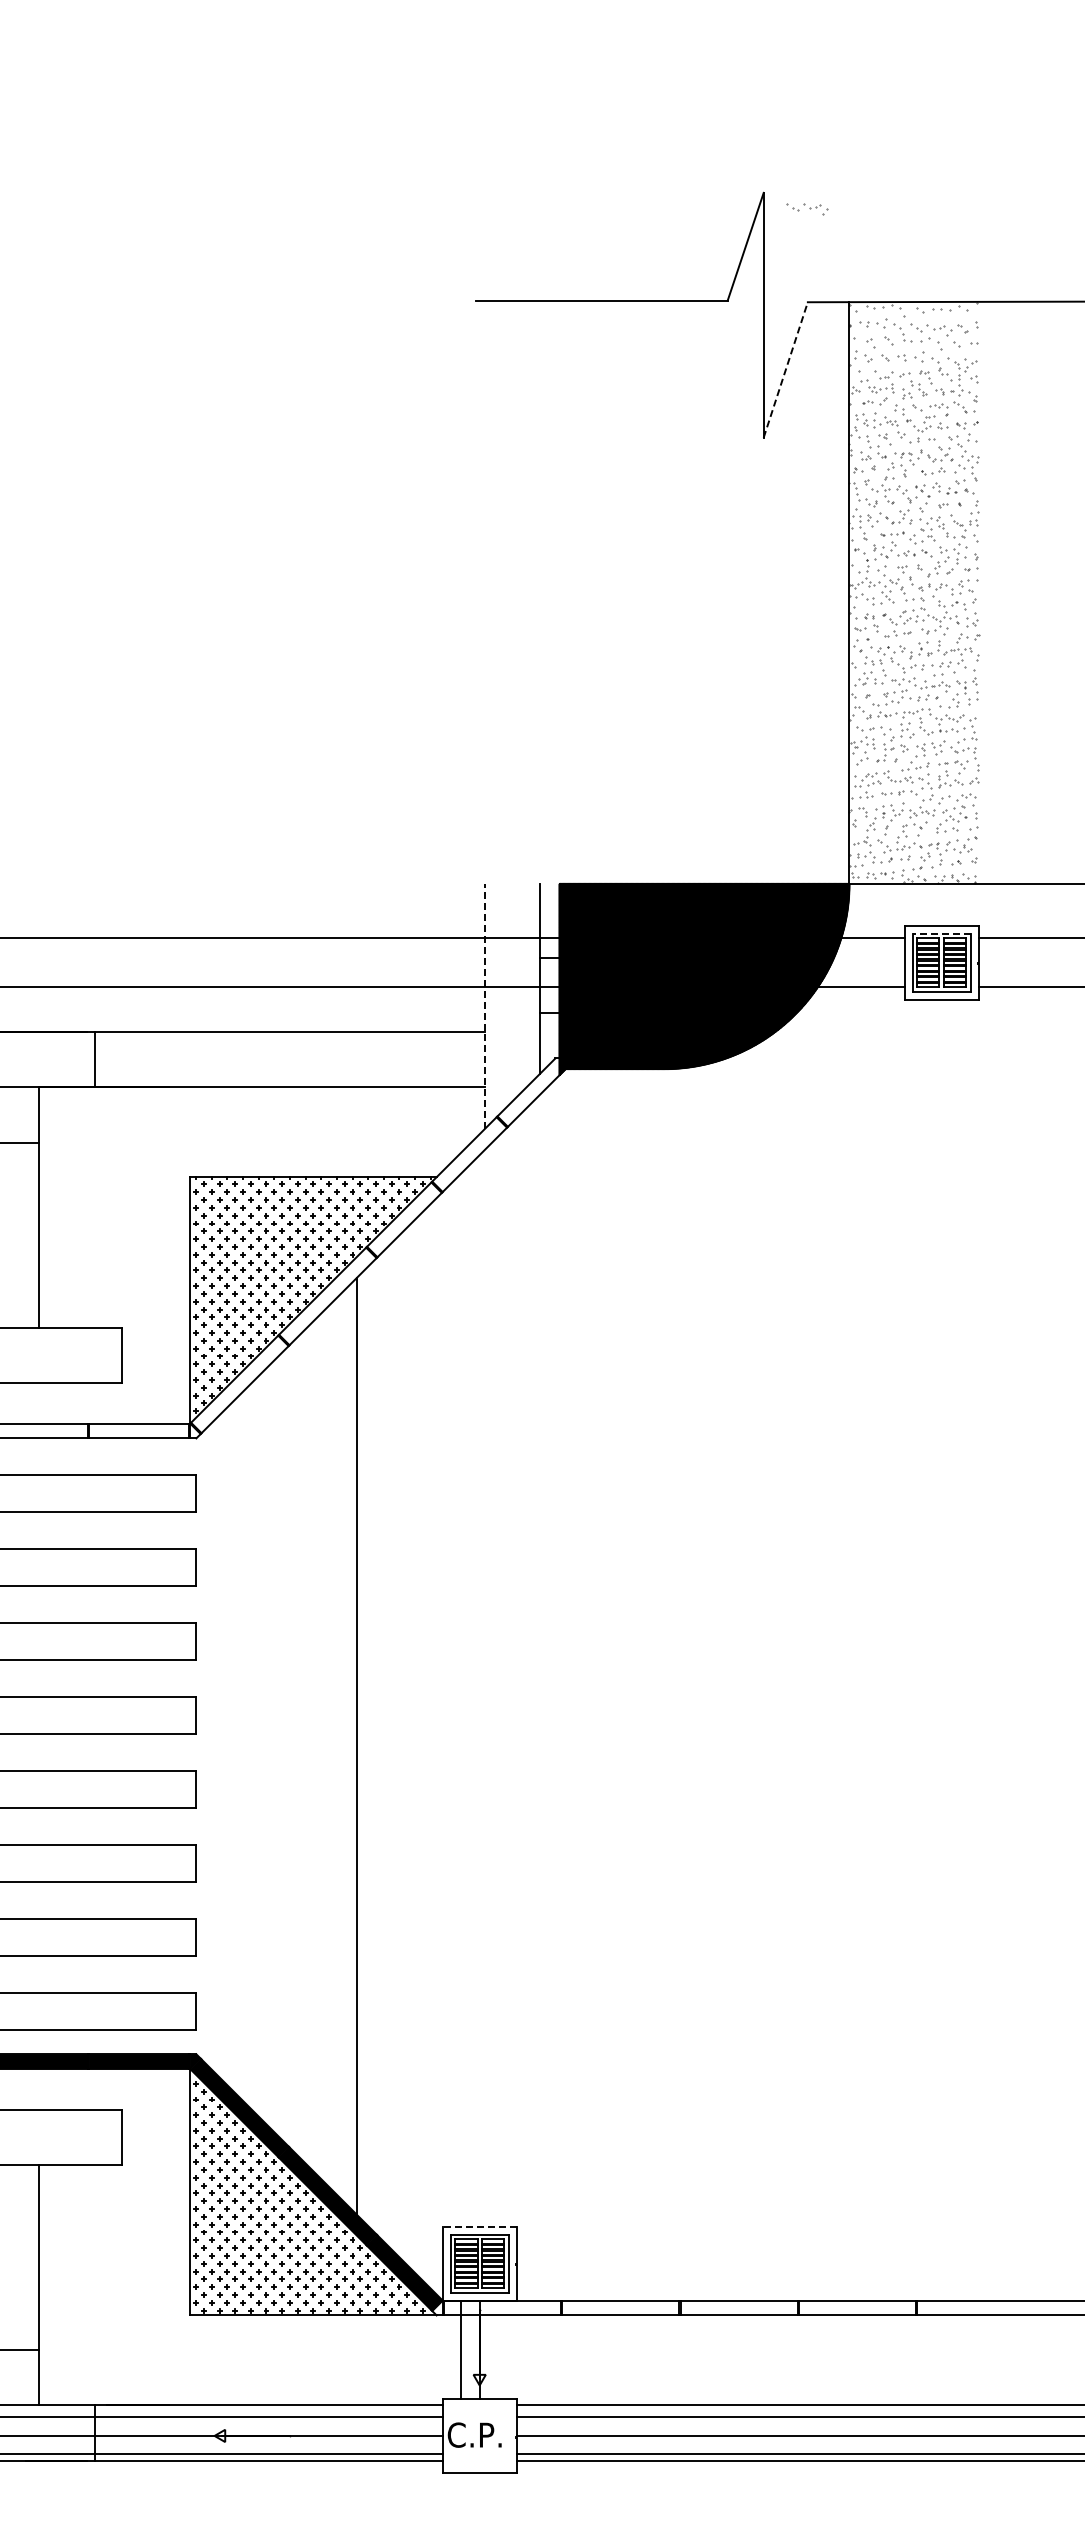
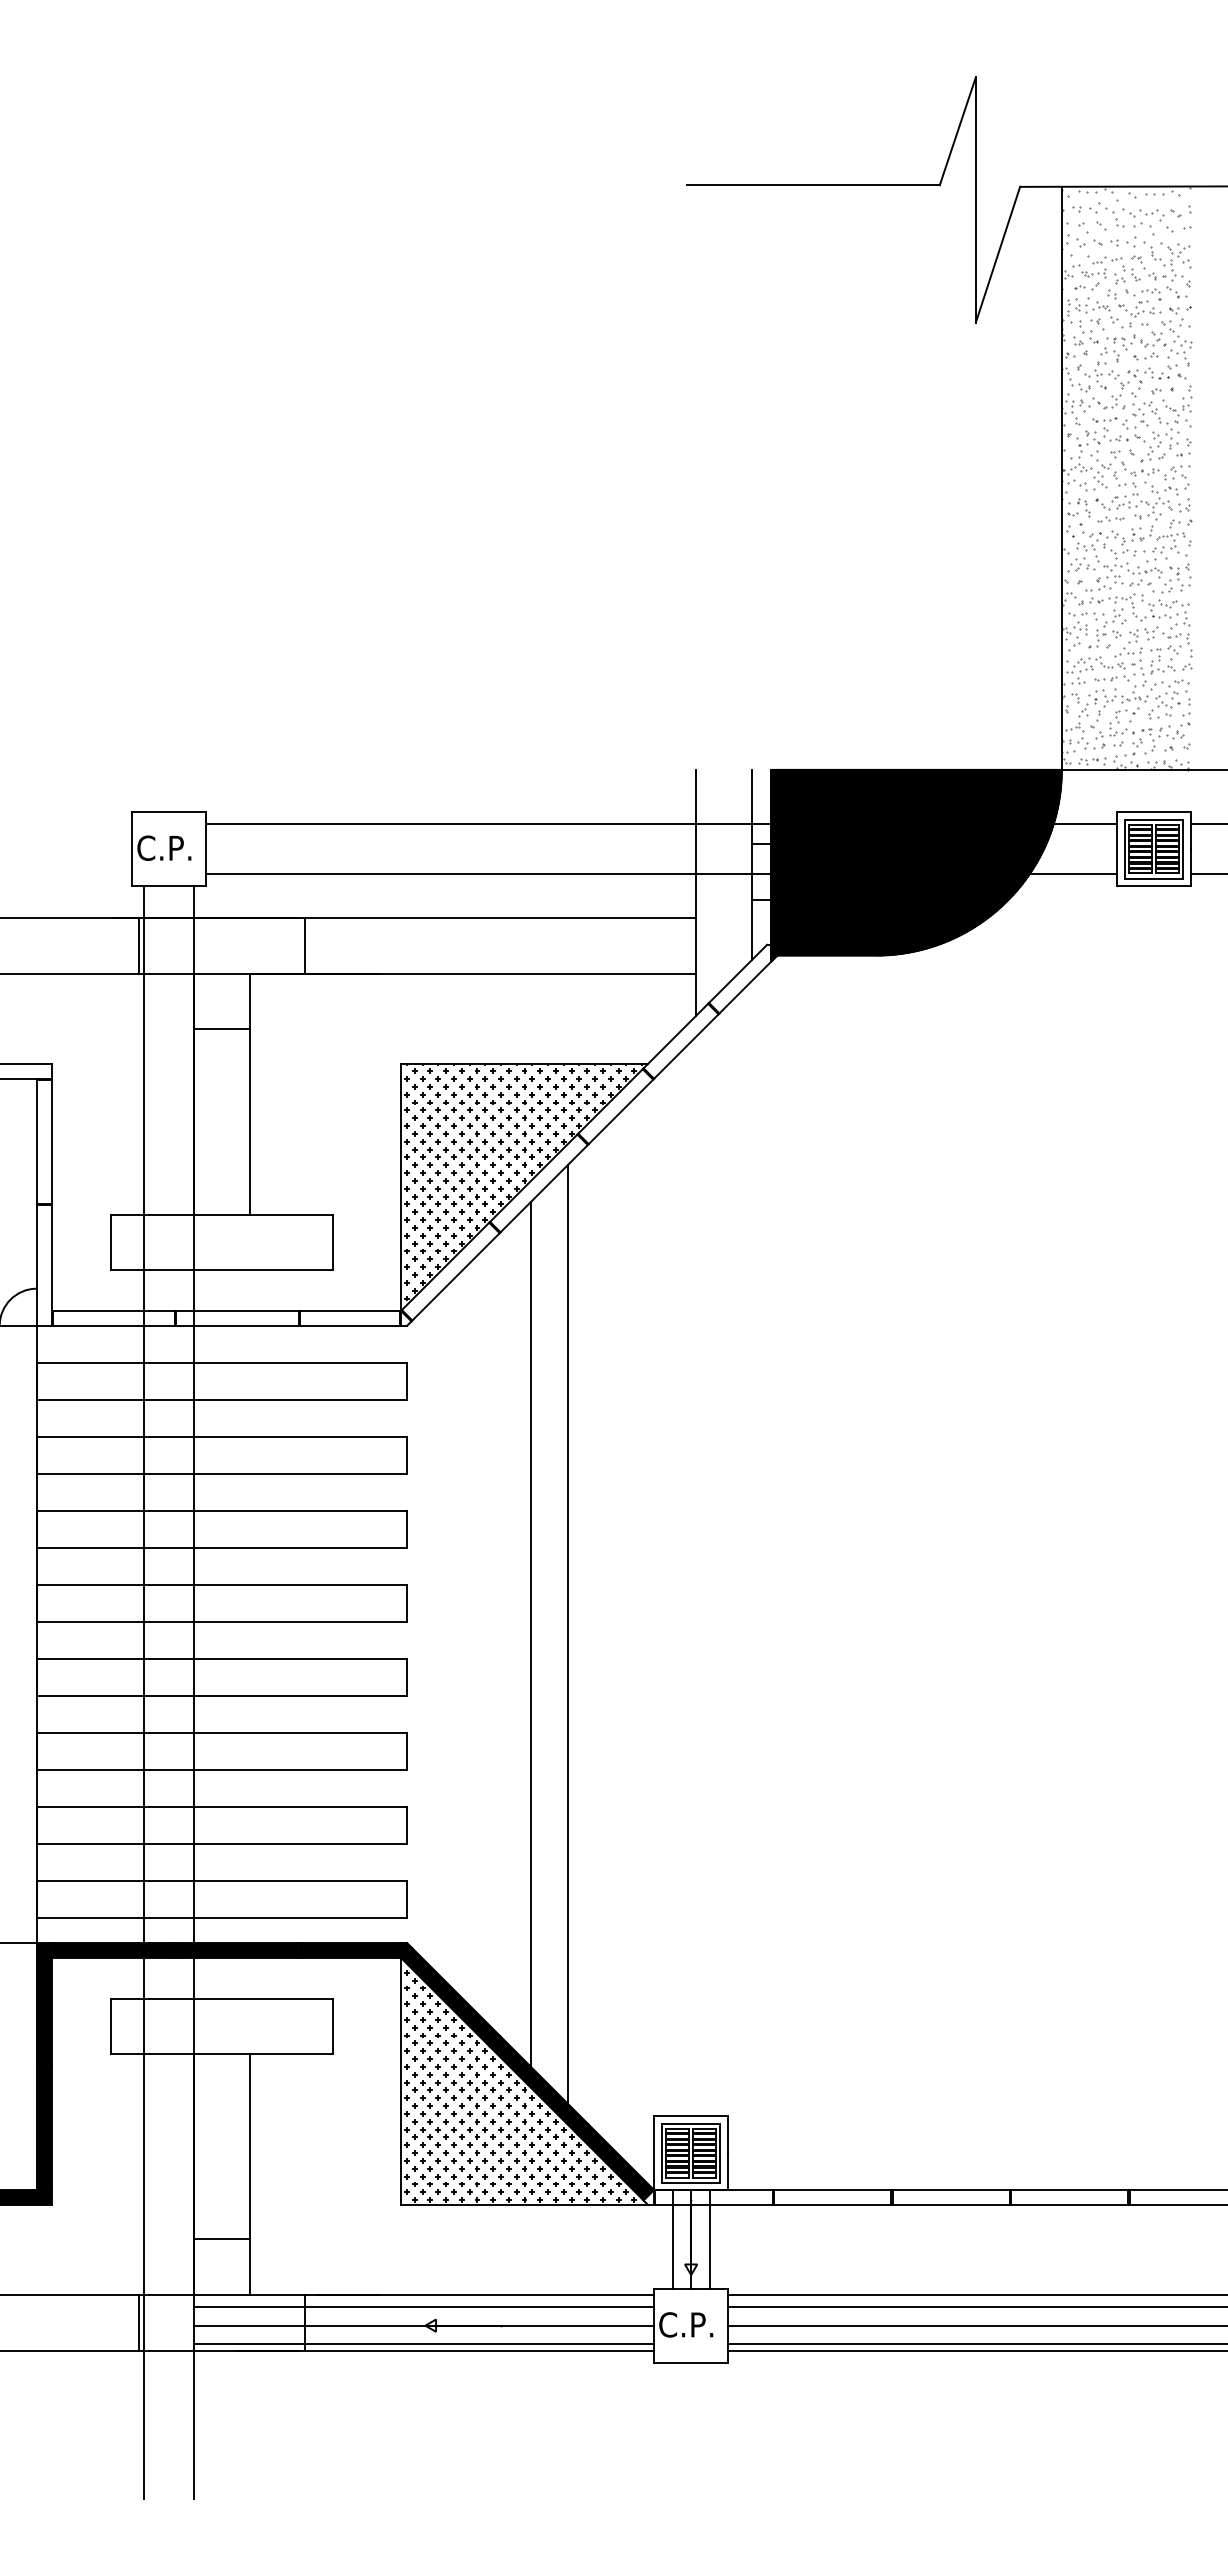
part: (807, 209) -> (1019, 93), removed
line: (786, 369) -> (998, 254), dashed -> solid
line: (941, 933) -> (1154, 819), dashed -> solid
line: (485, 1007) -> (696, 893), dashed -> solid
line: (319, 1746) -> (530, 1634), added
line: (479, 2226) -> (690, 2115), dashed -> solid
line: (497, 2349) -> (709, 2239), added

